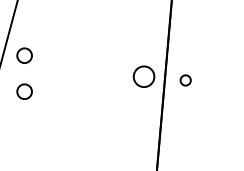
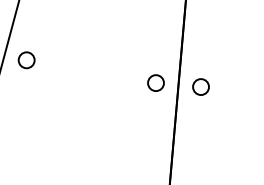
circle: (144, 76) -> (156, 82), size x0.71
circle: (185, 80) -> (200, 87), size x1.43
circle: (24, 91) -> (26, 98), removed

